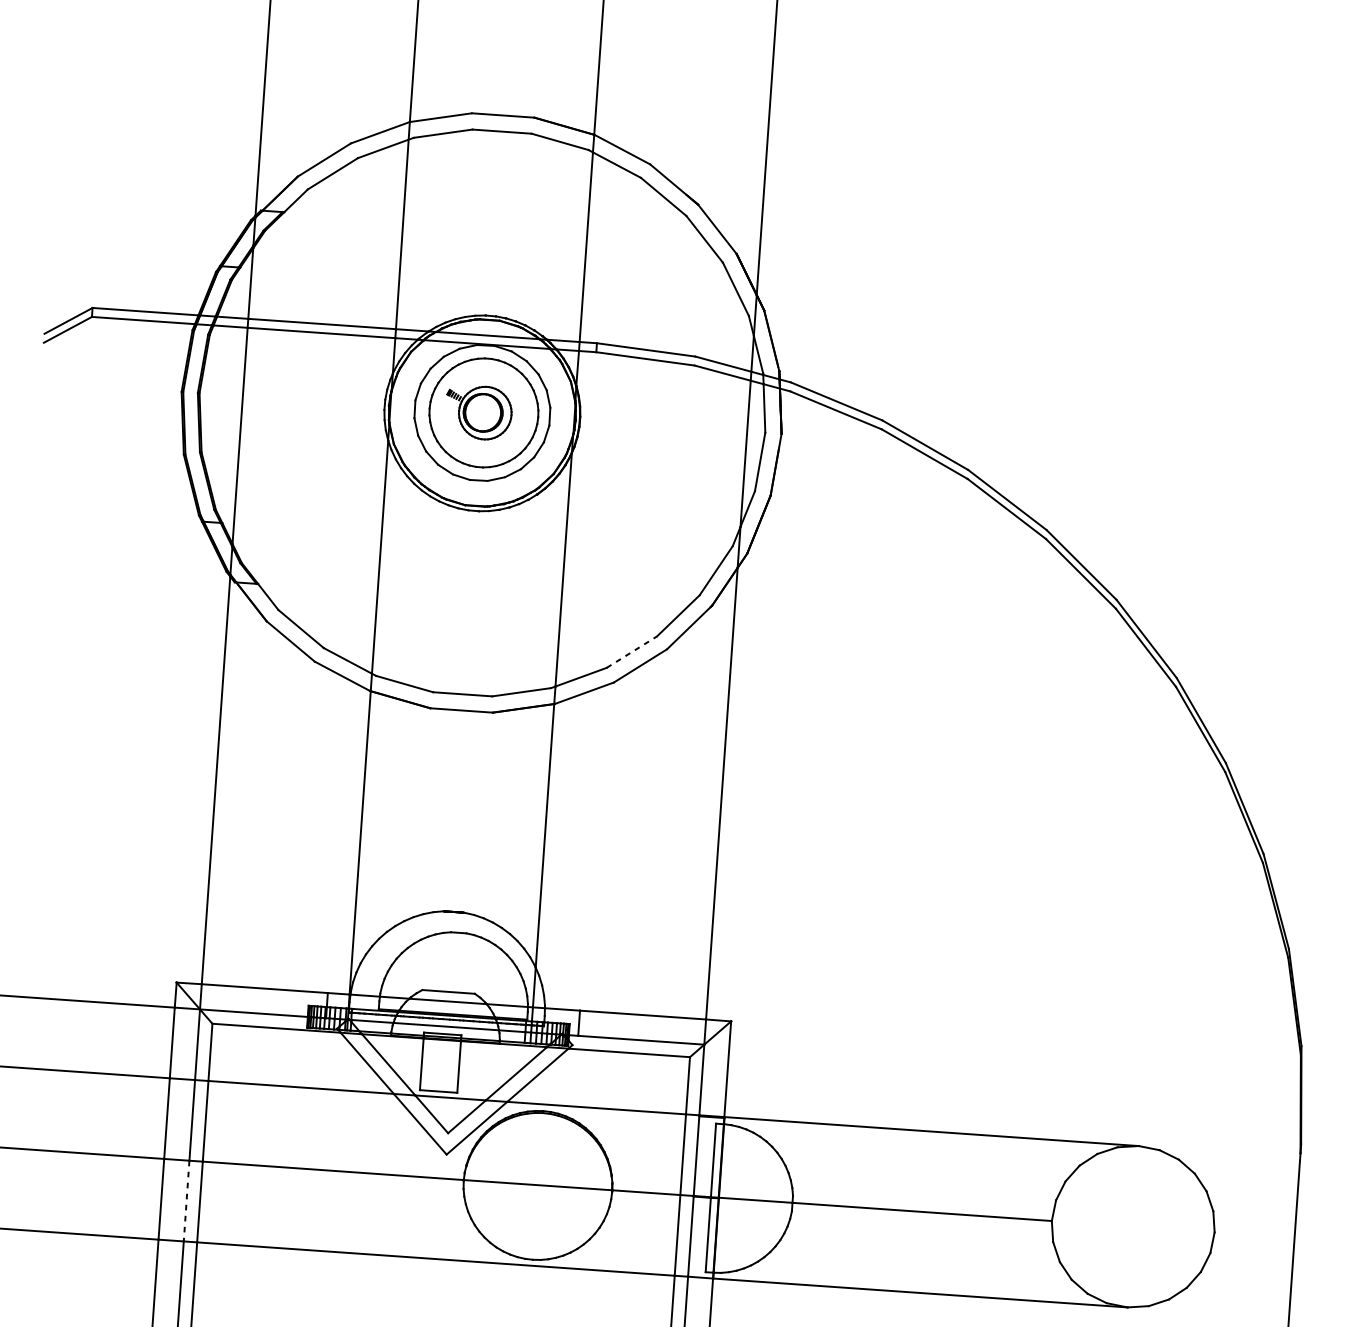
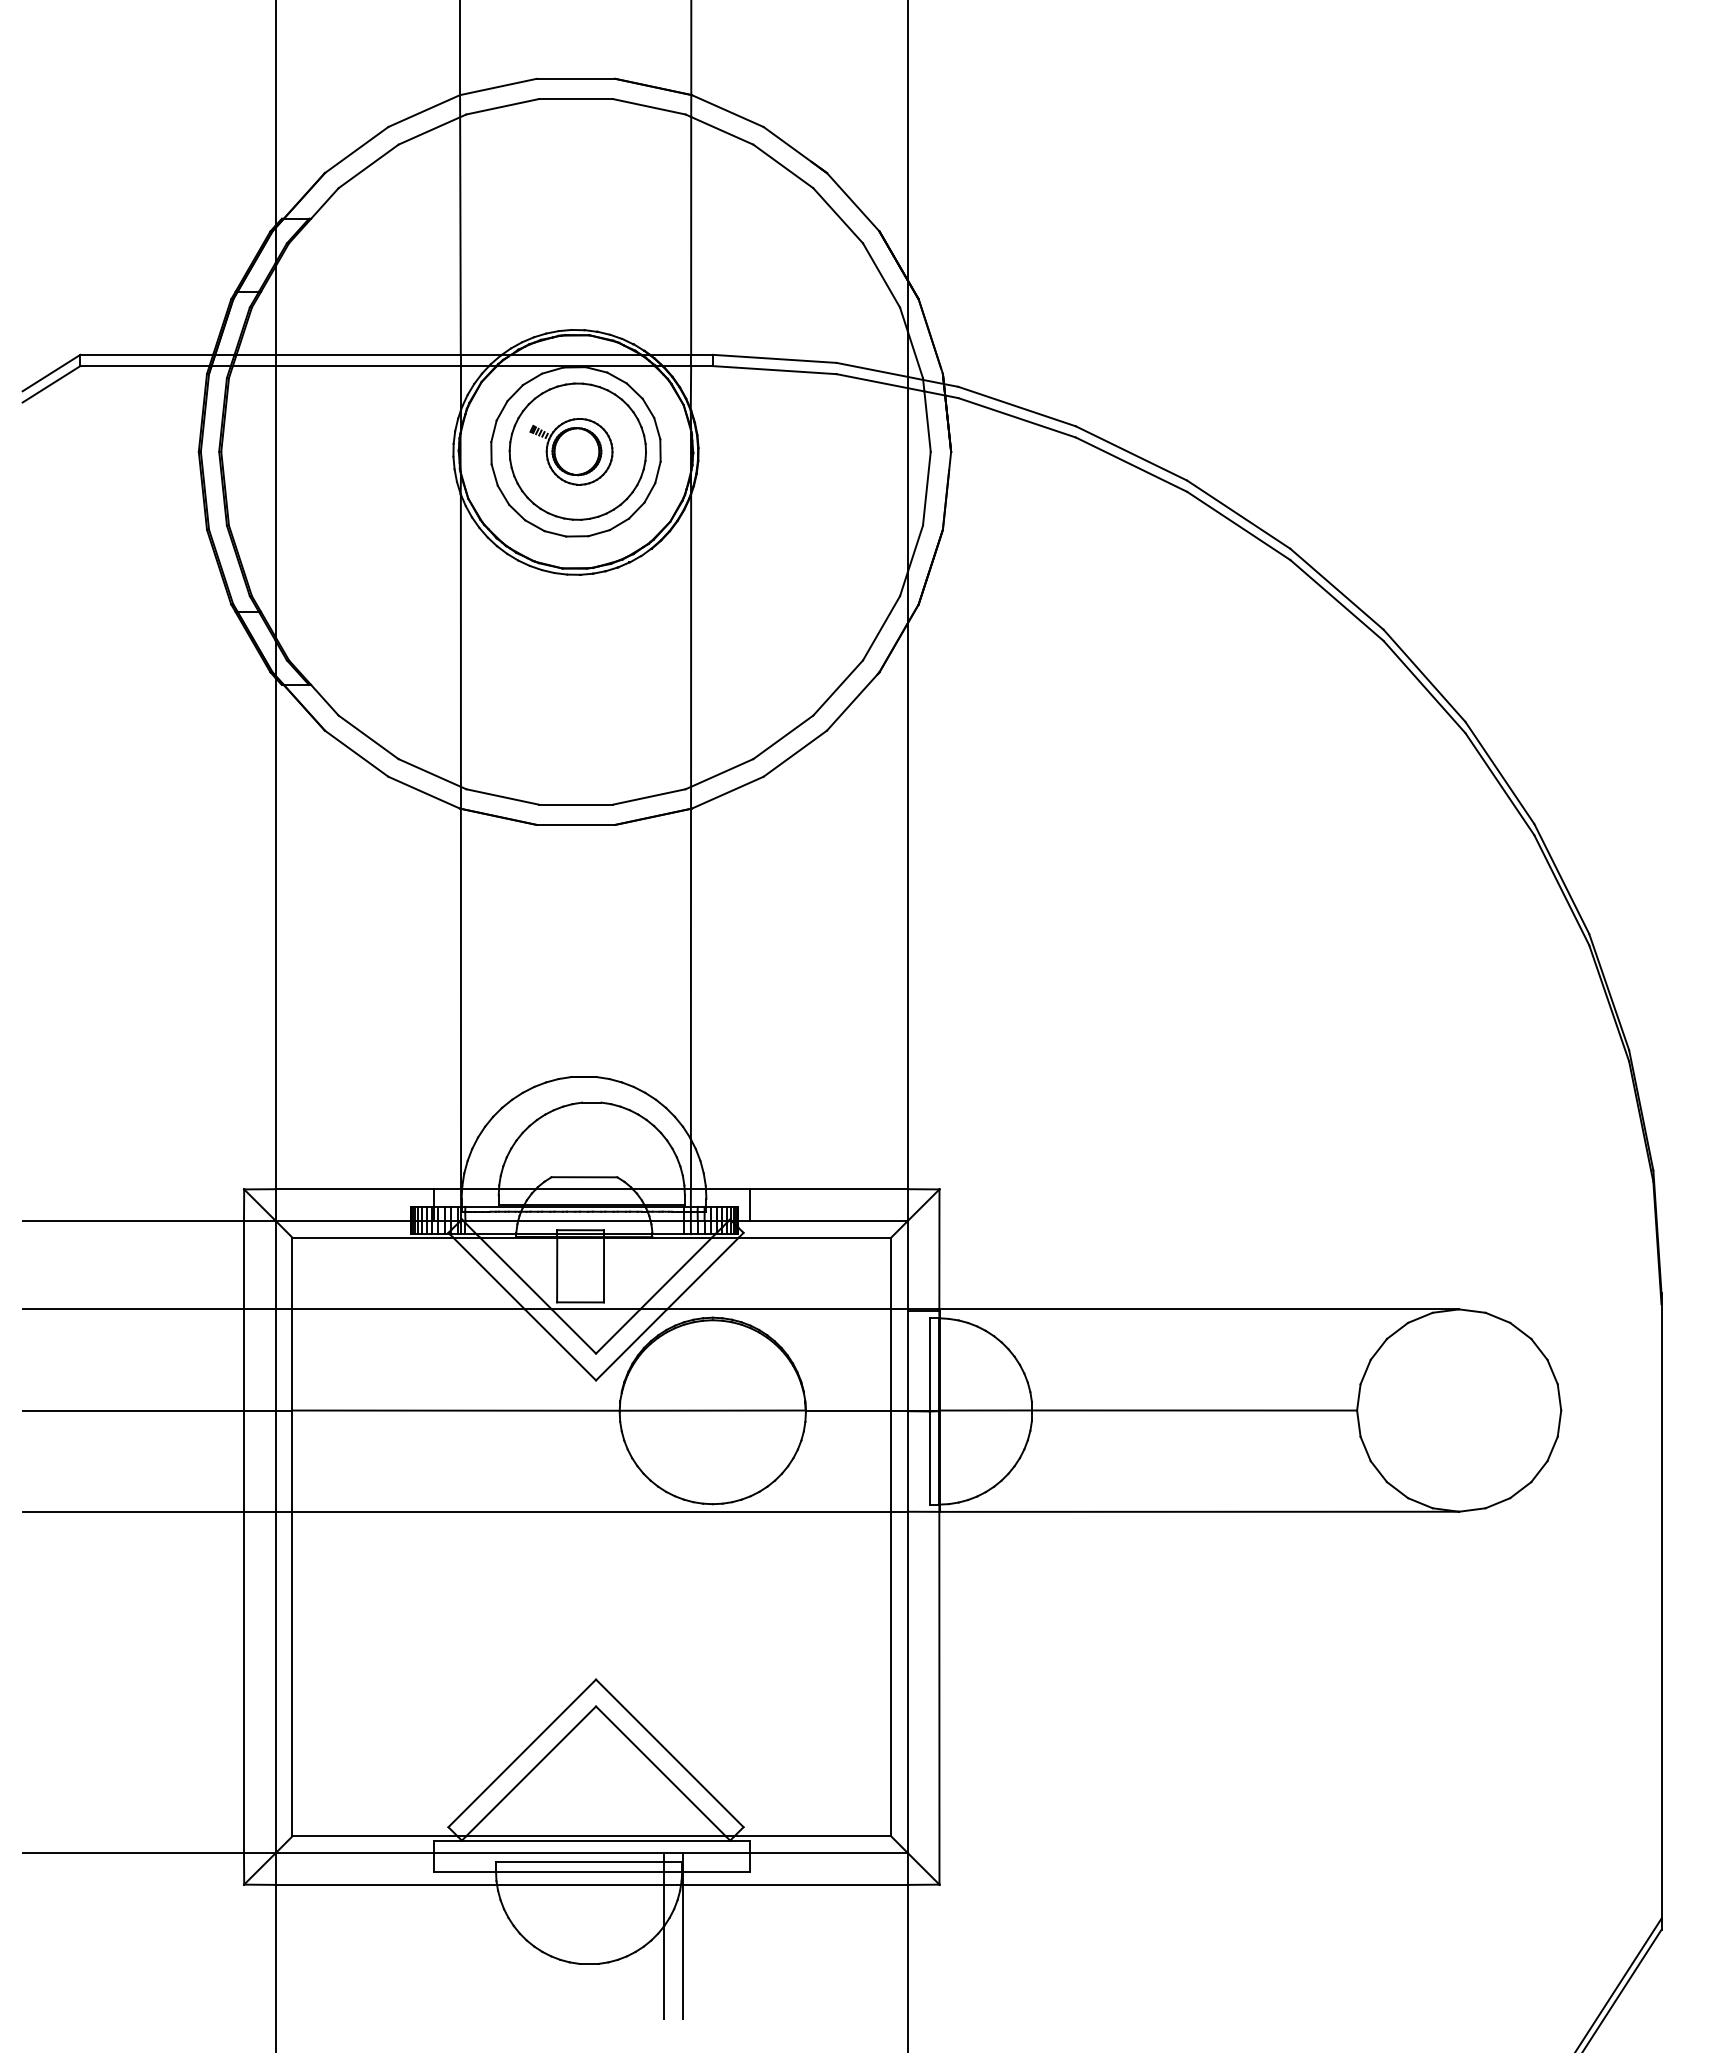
line: (631, 652) -> (783, 737), dashed -> solid
line: (186, 1201) -> (275, 1461), dashed -> solid

